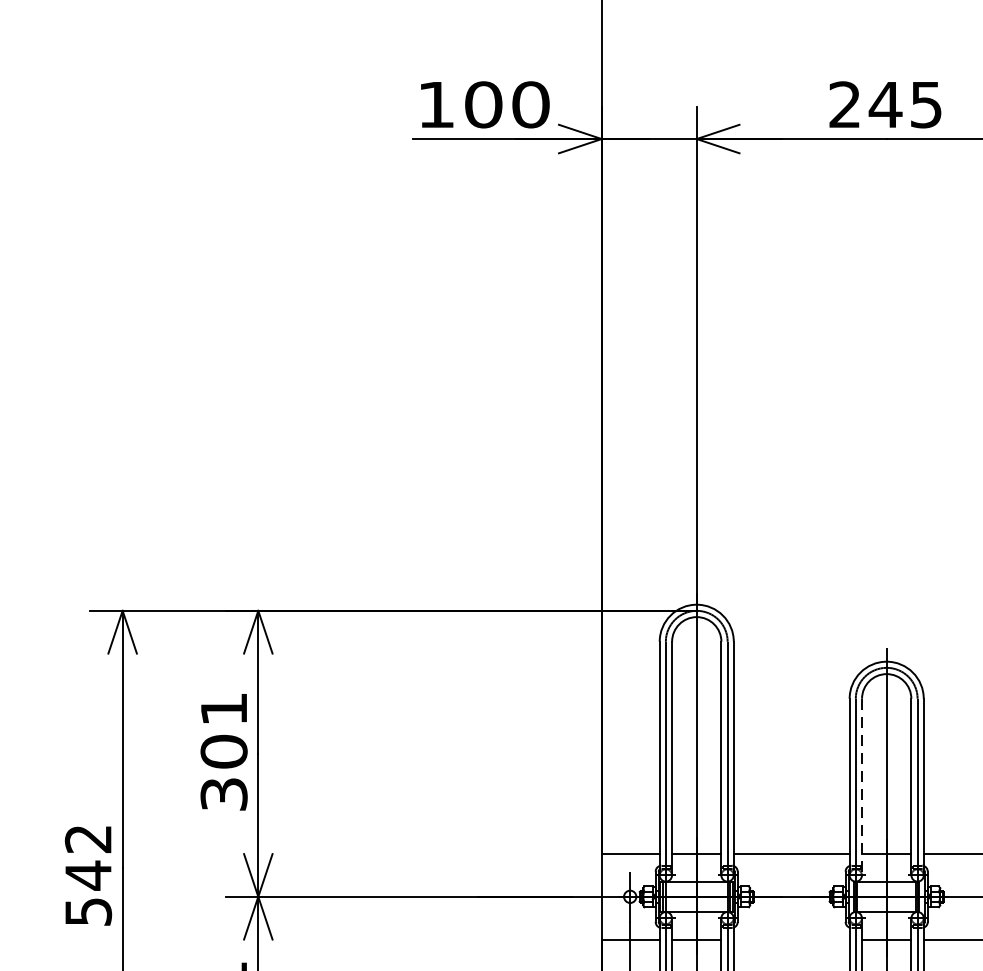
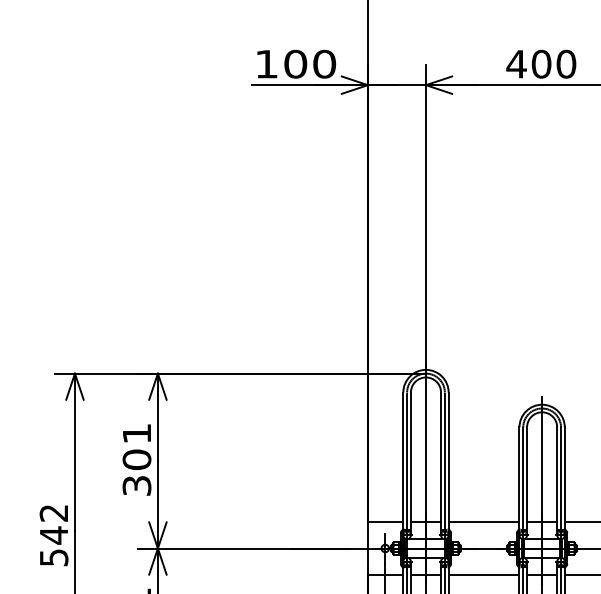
text: (885, 103) -> (541, 63), 245 -> 400
line: (862, 787) -> (527, 481), dashed -> solid
line: (790, 939) -> (483, 574), added

